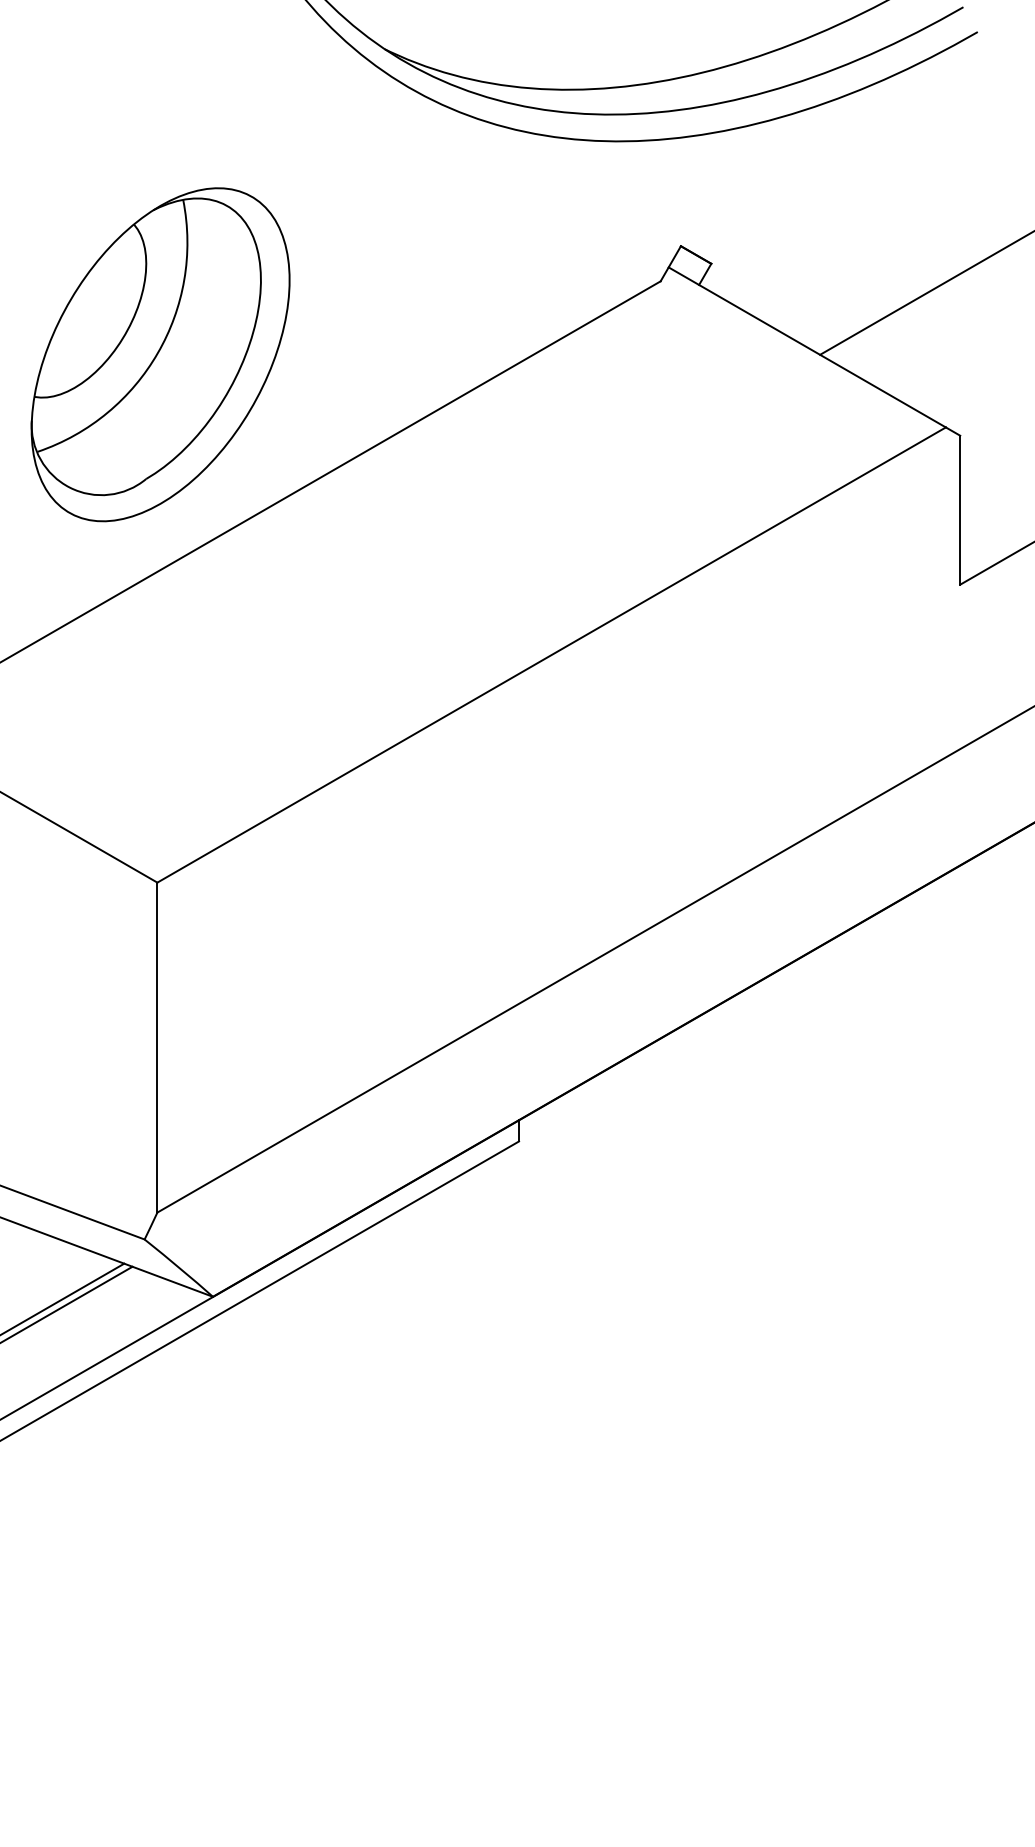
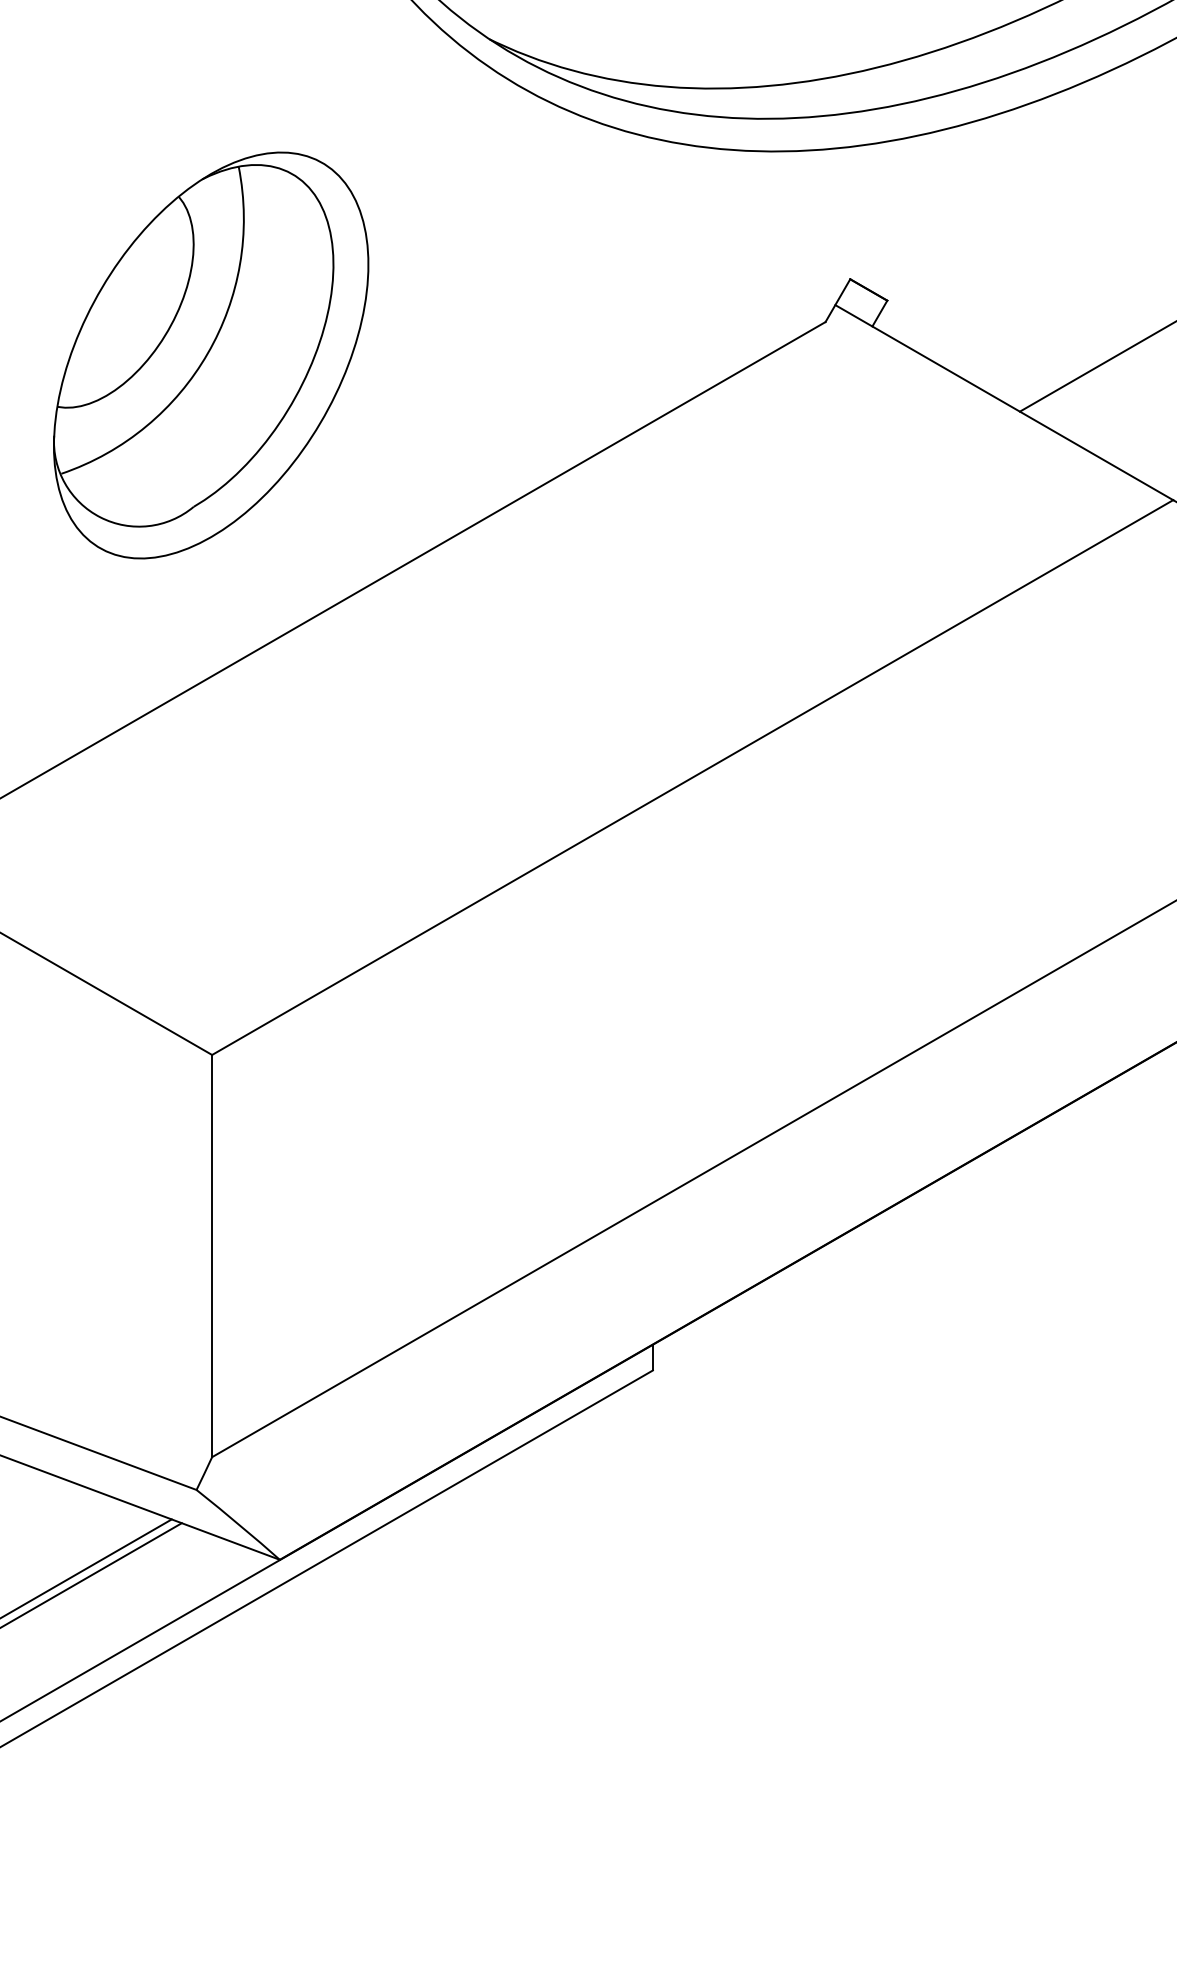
part: (160, 354) -> (211, 355), moved

